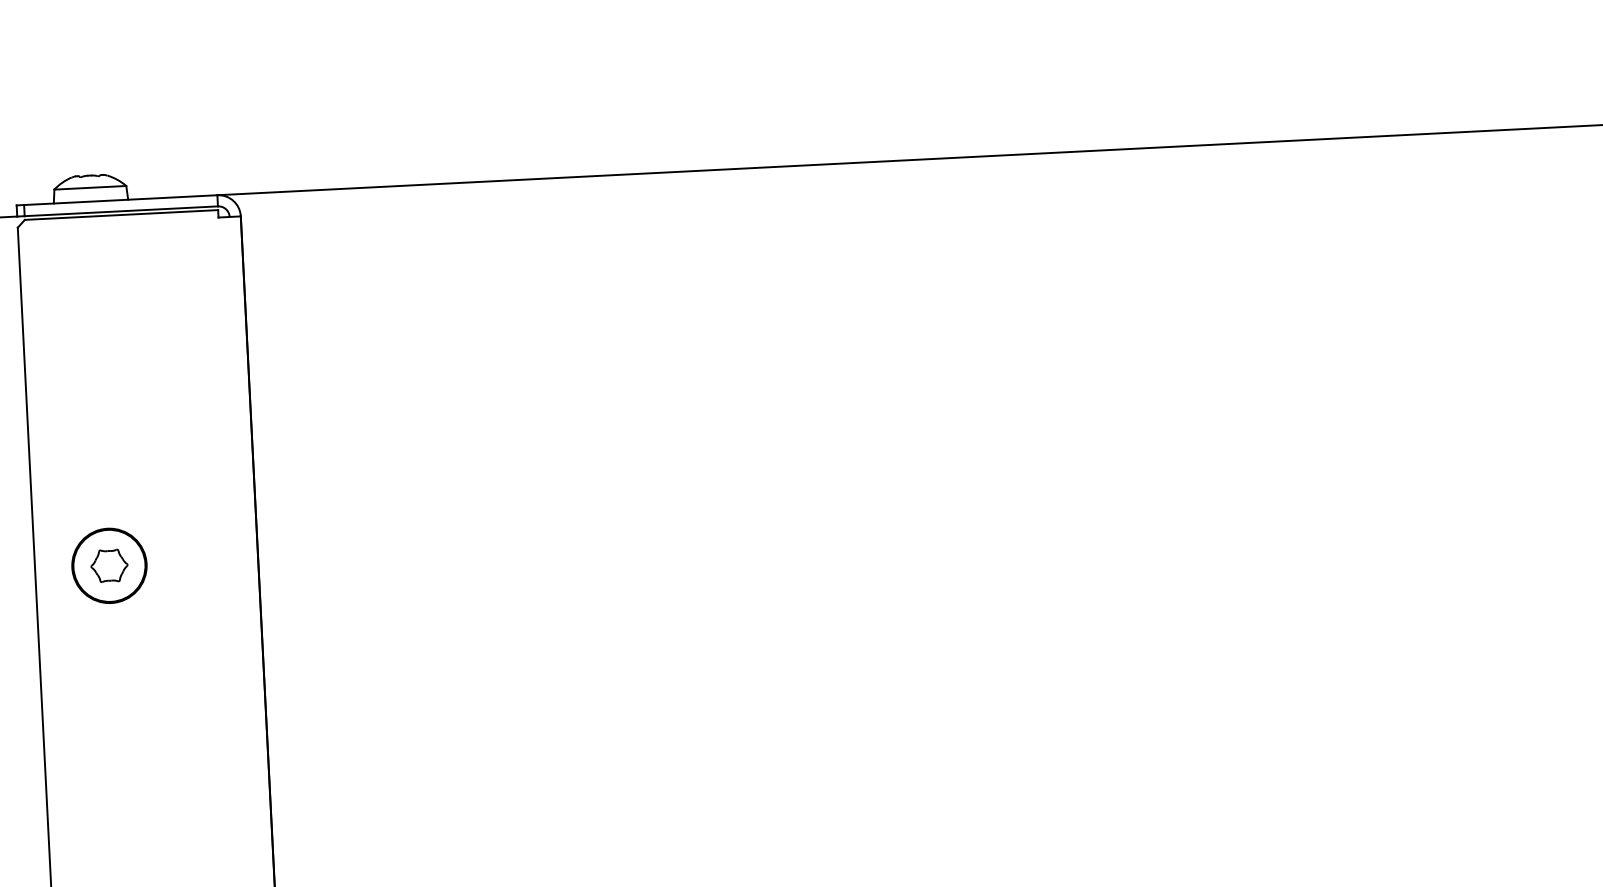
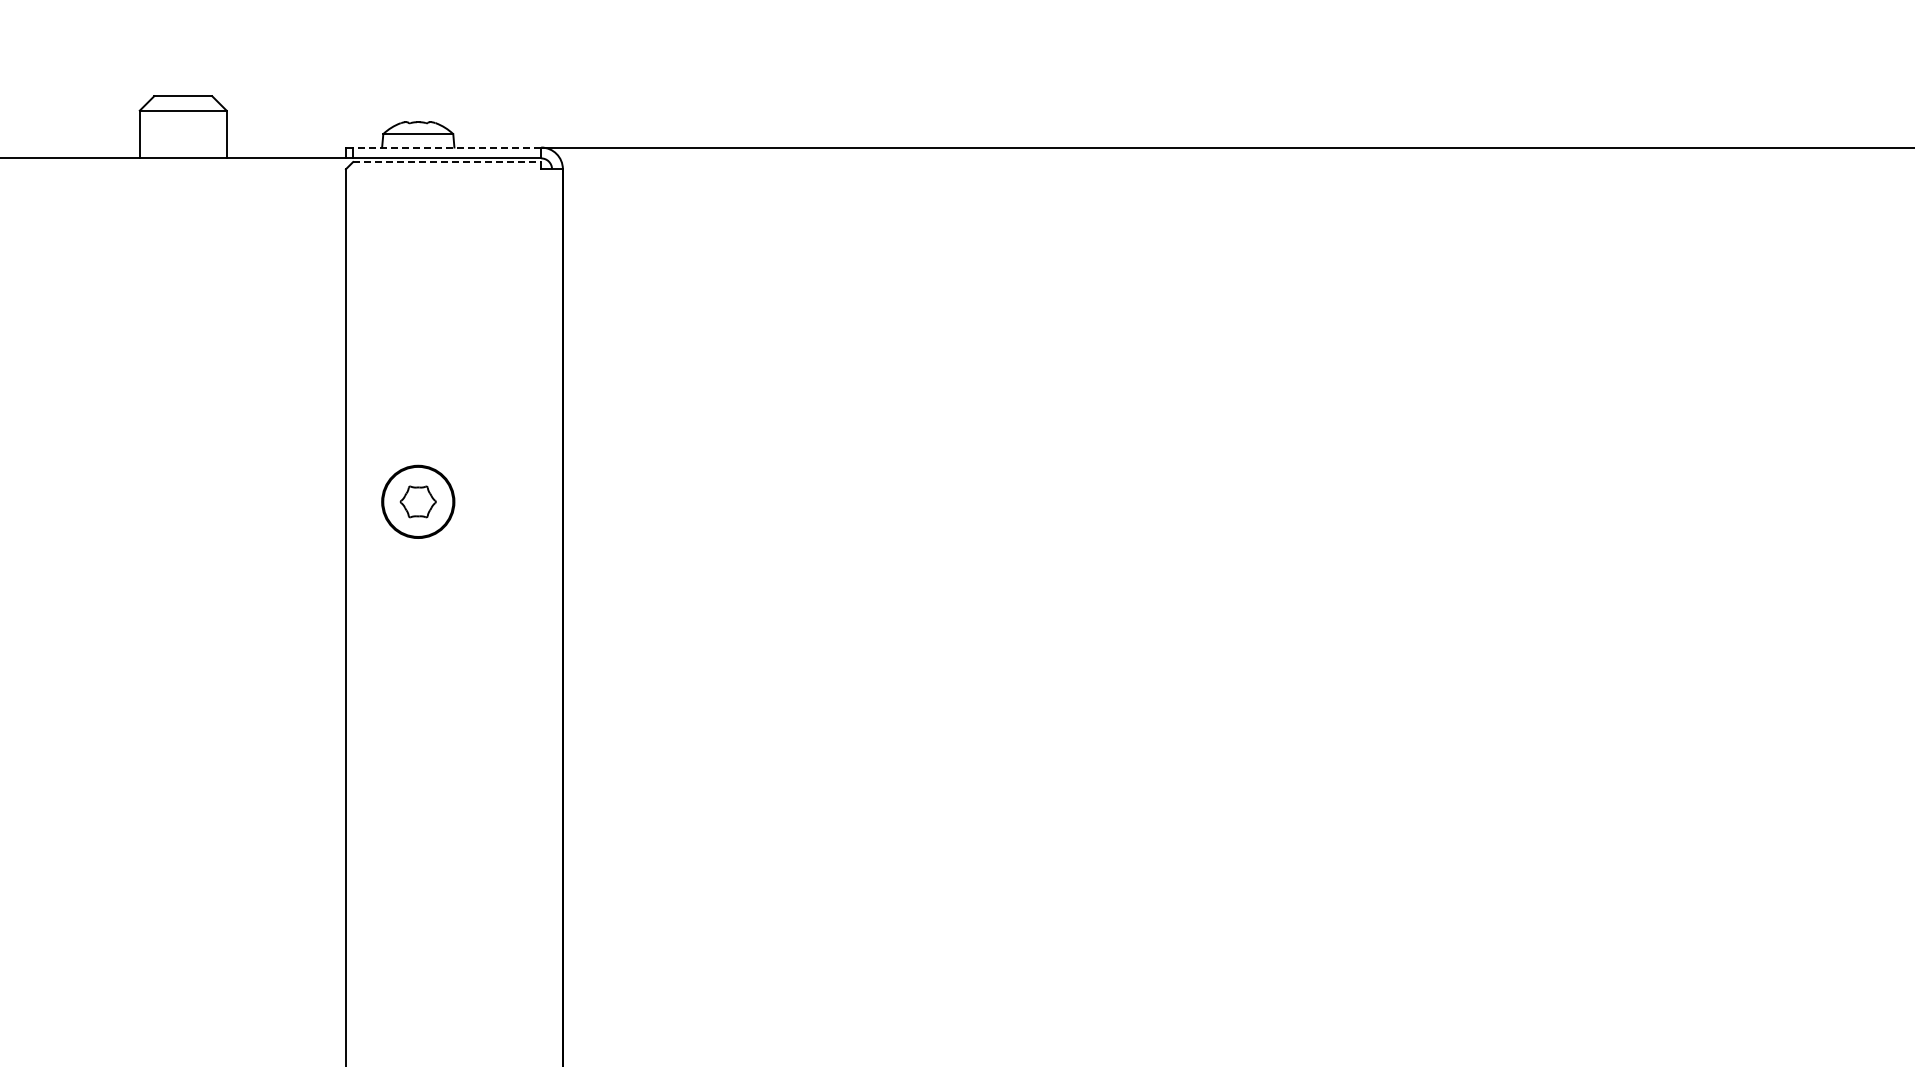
line: (120, 200) -> (446, 147), solid -> dashed
line: (121, 215) -> (447, 162), solid -> dashed

